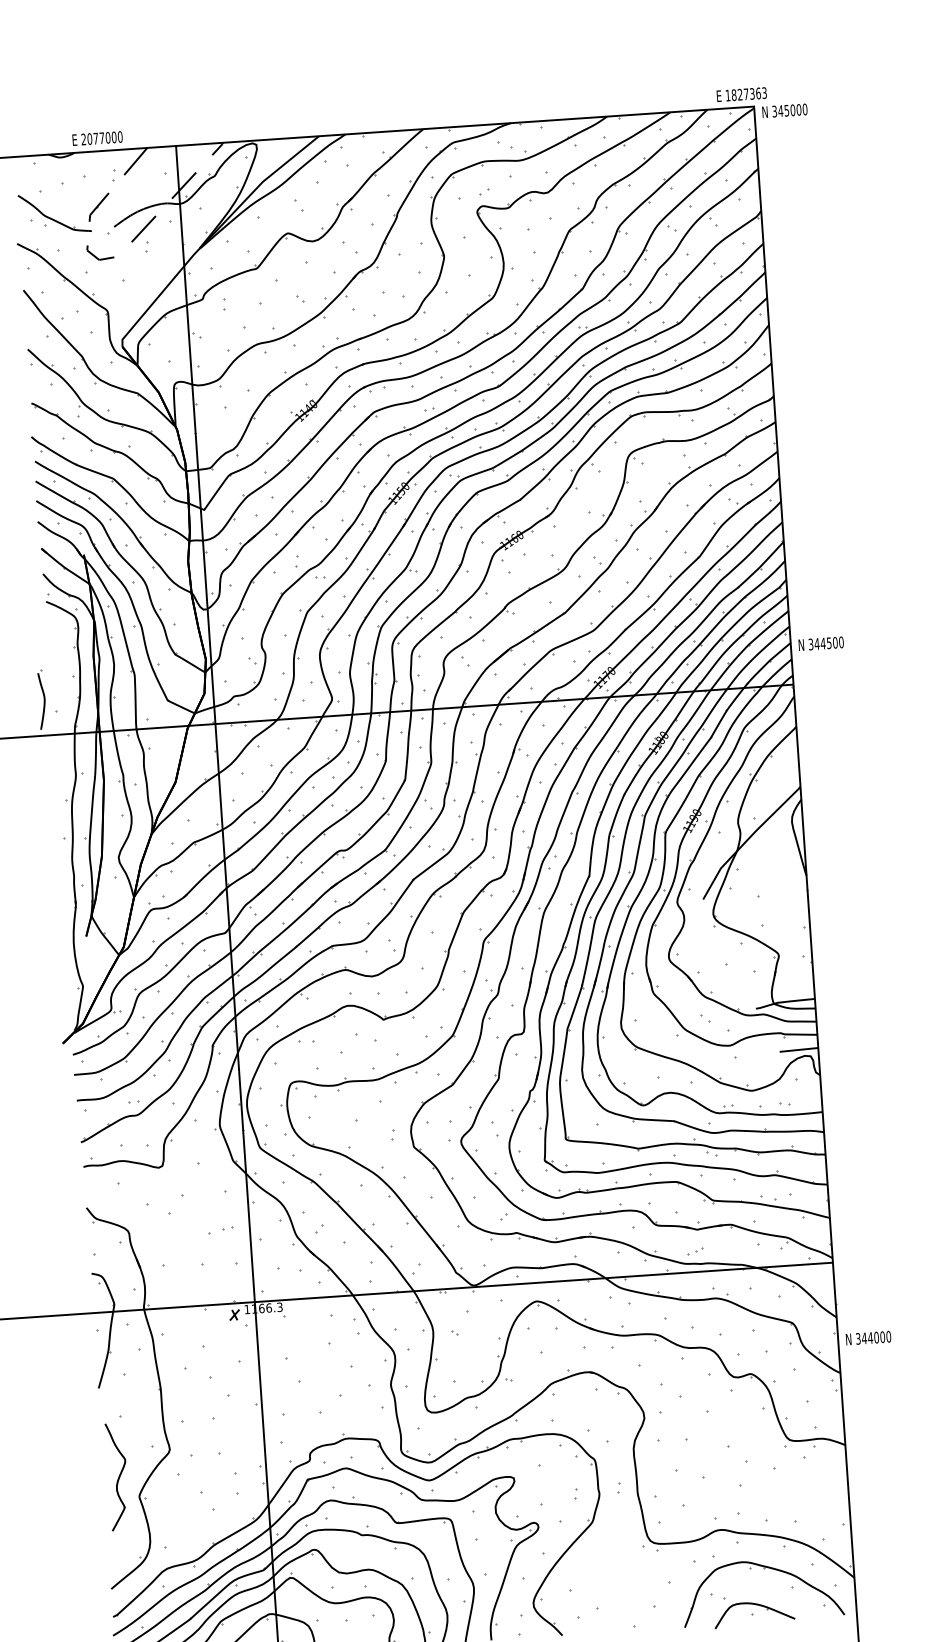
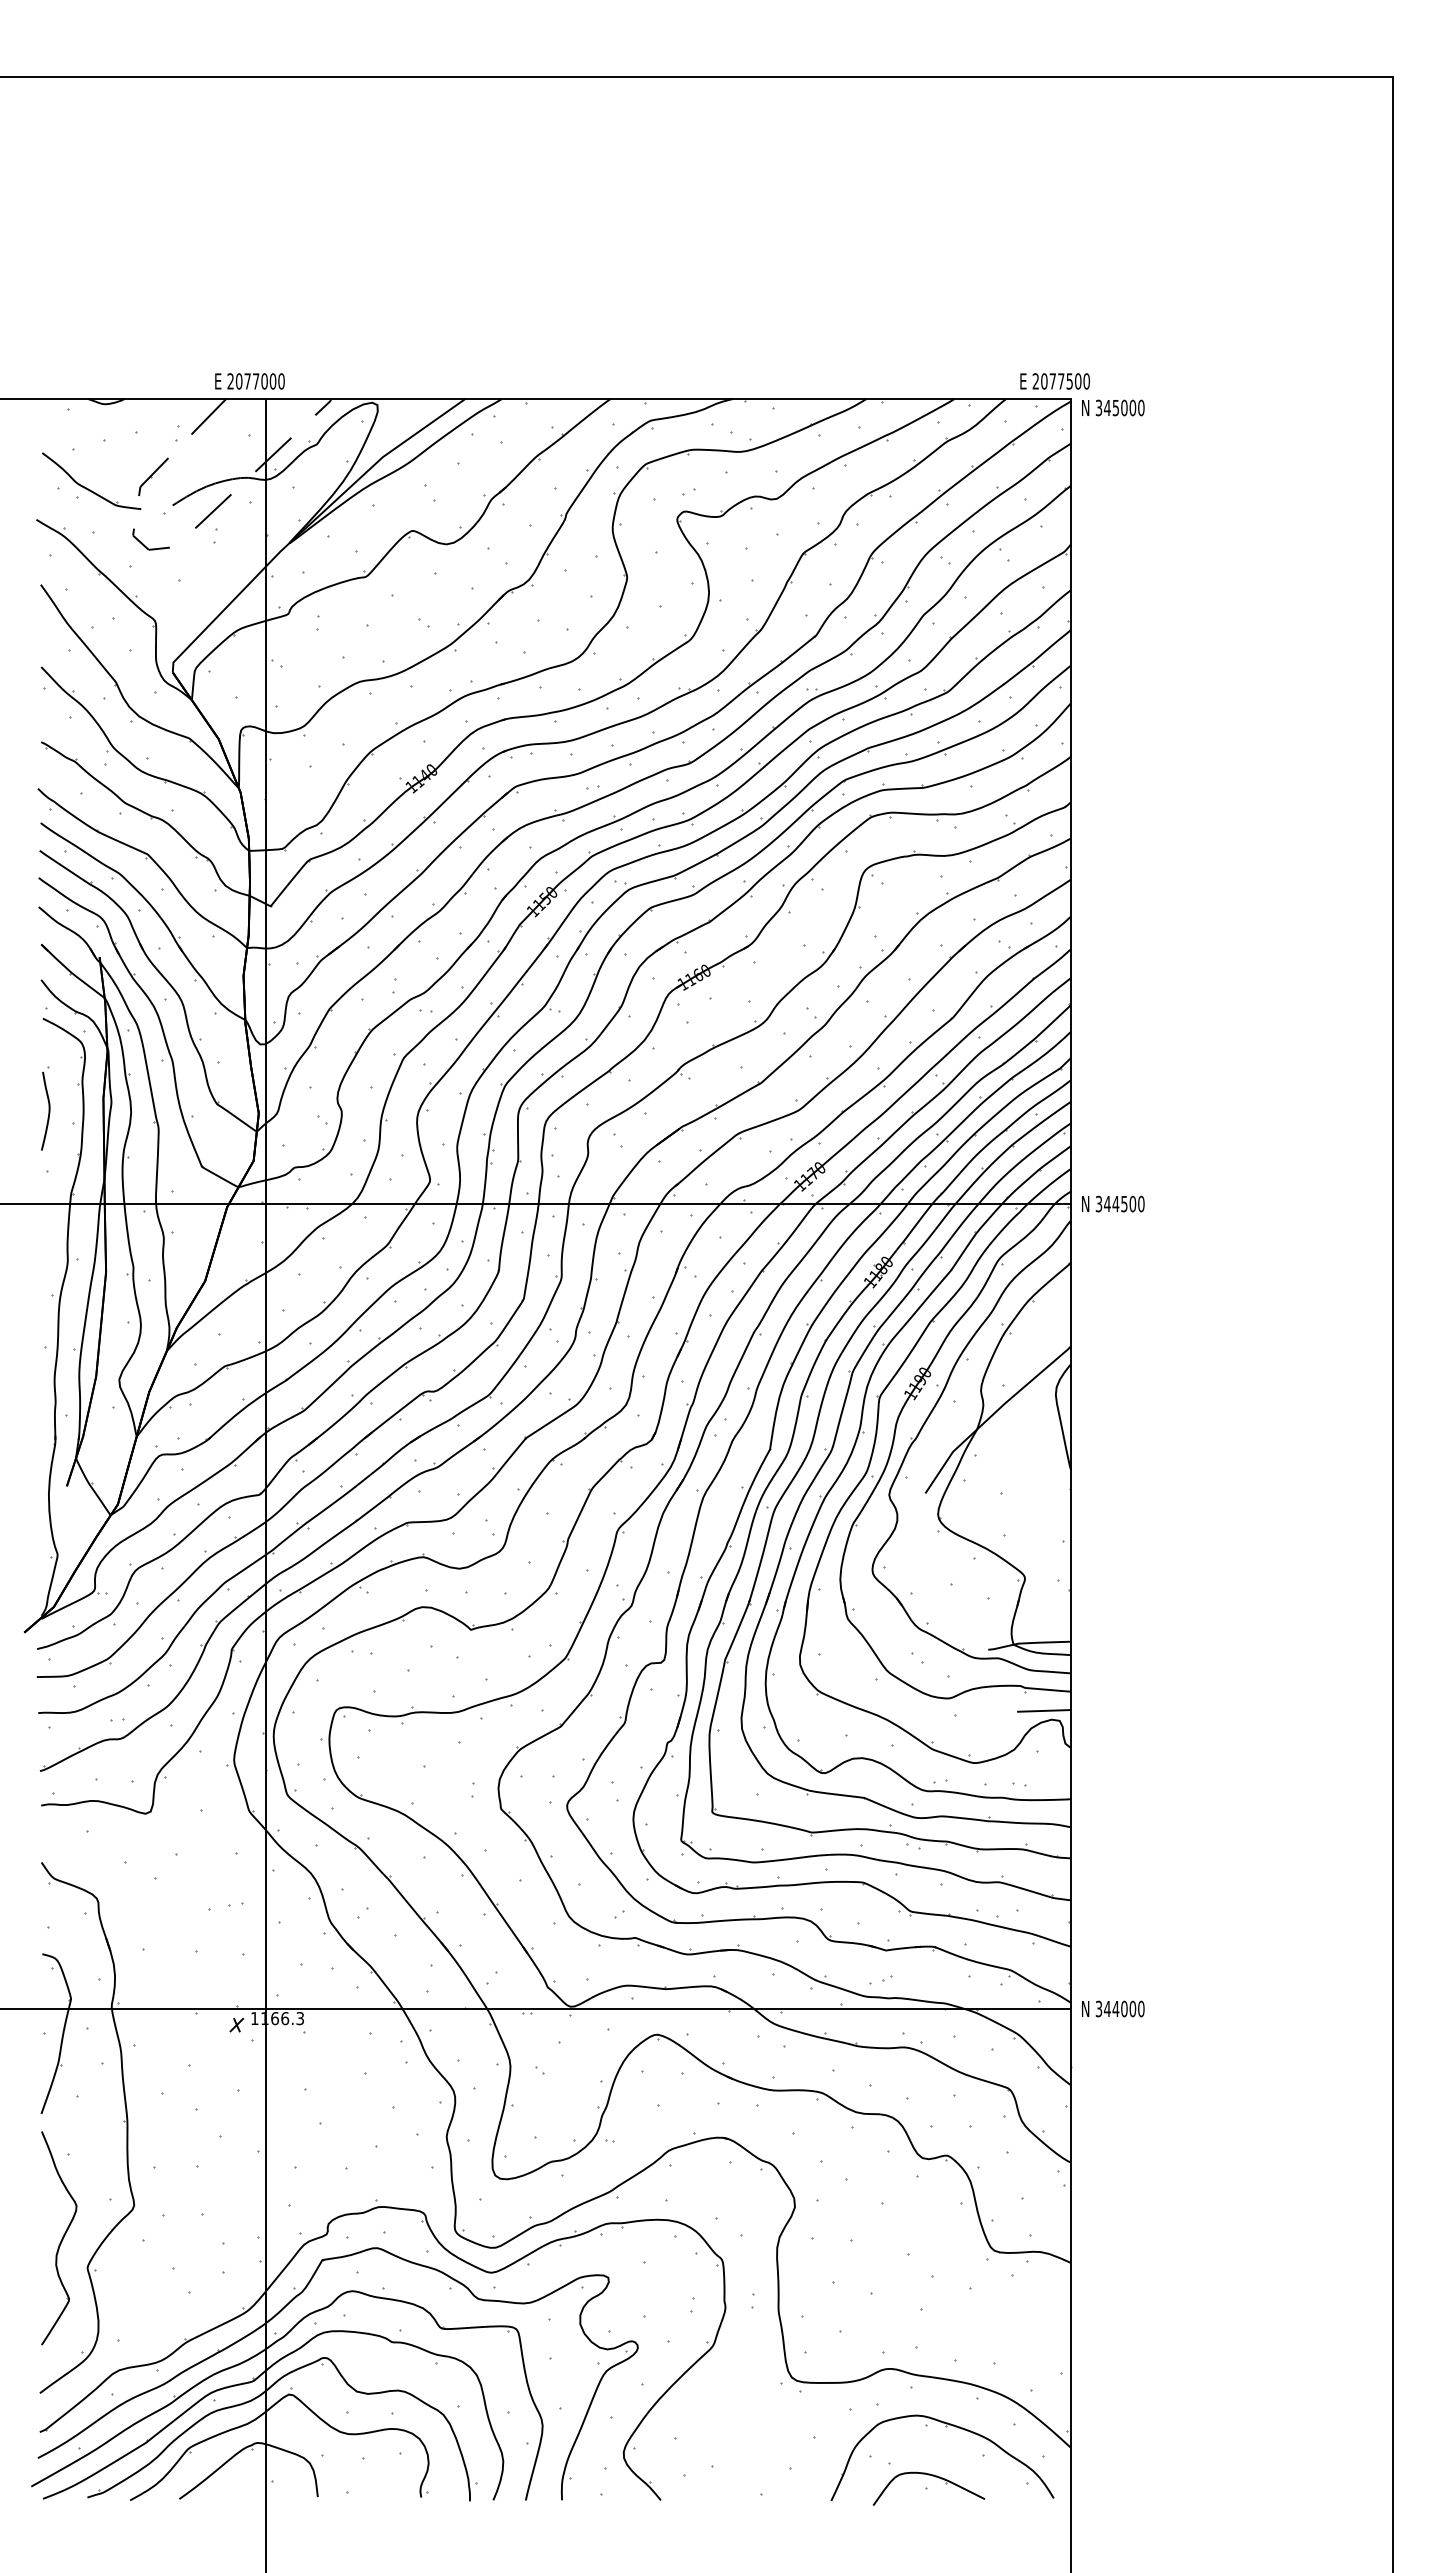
text: (745, 94) -> (1060, 381), 1827363 -> 2077500
text: (97, 138) -> (249, 381), moved
text: (821, 643) -> (1113, 1203), moved
part: (41, 699) -> (45, 1108), moved
text: (868, 1337) -> (1113, 2008), moved
part: (117, 1477) -> (59, 2238), size x1.43

